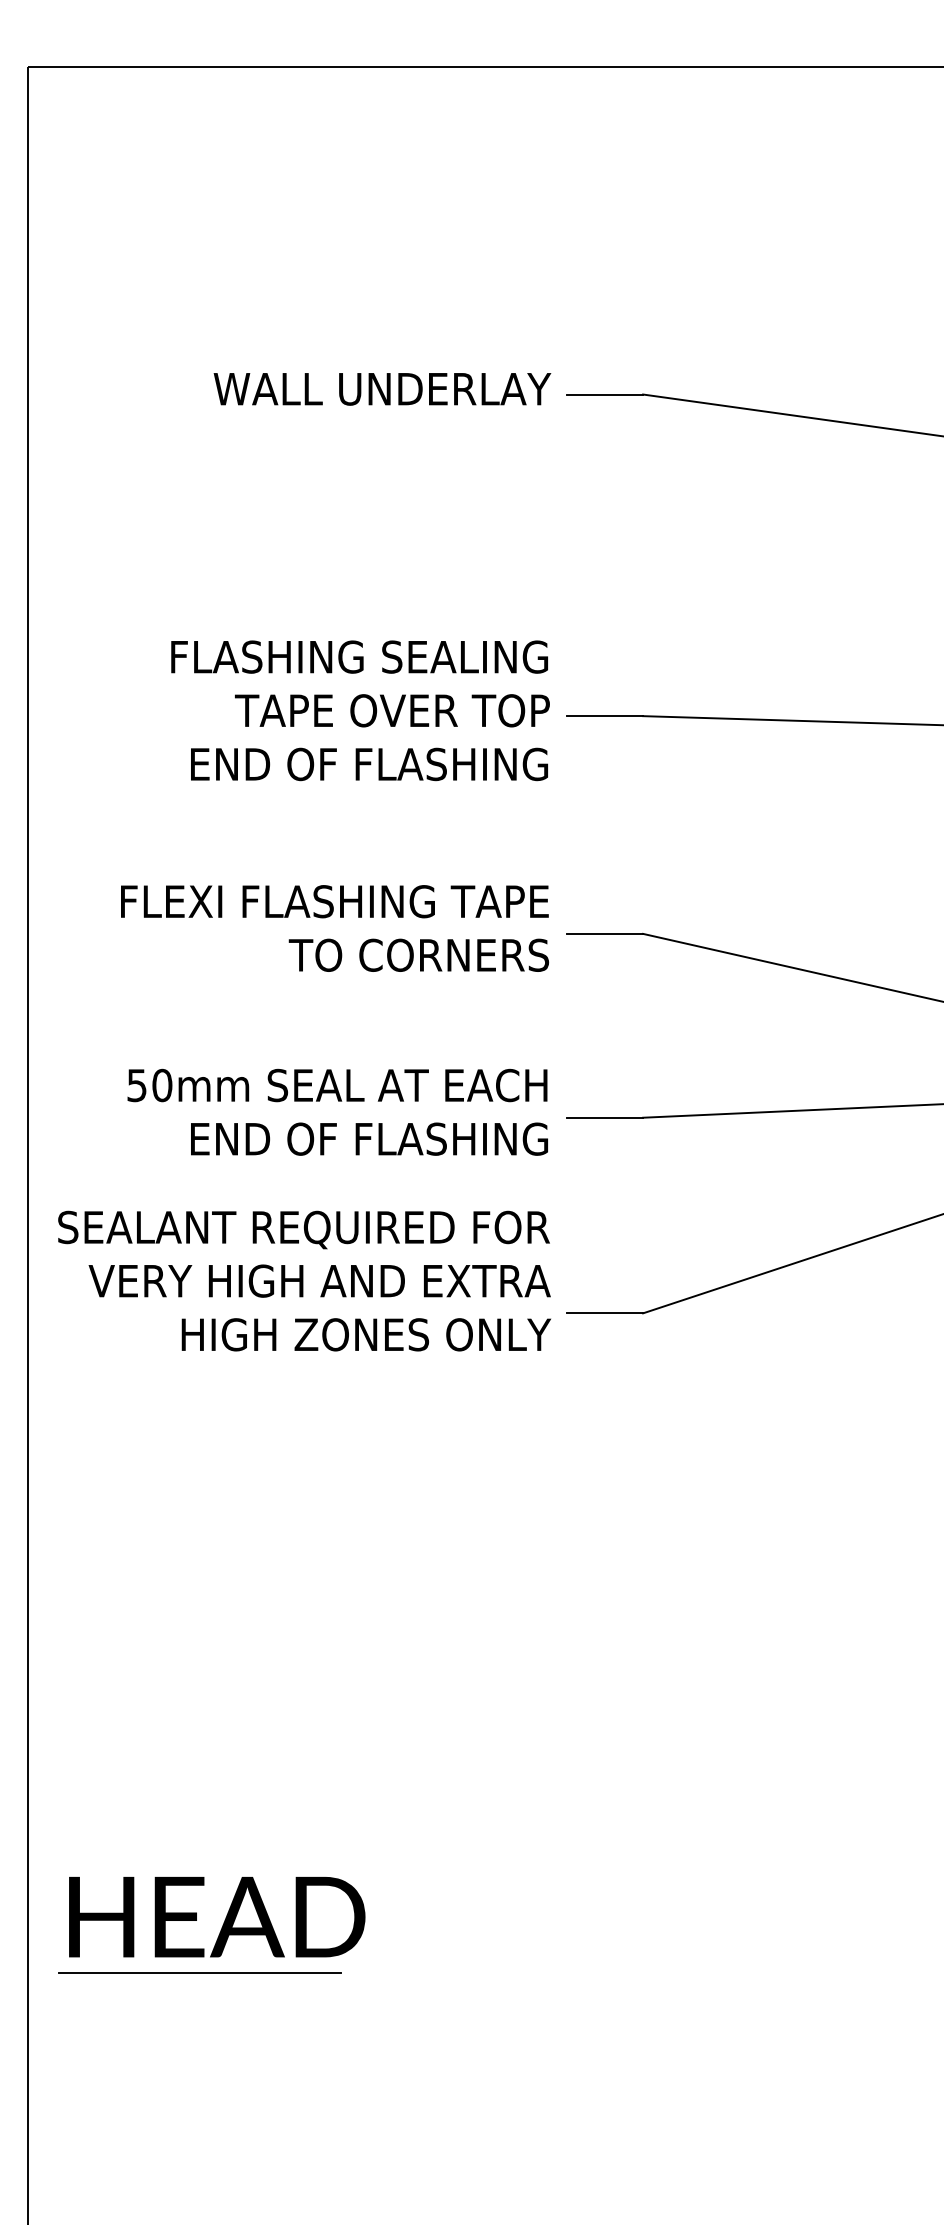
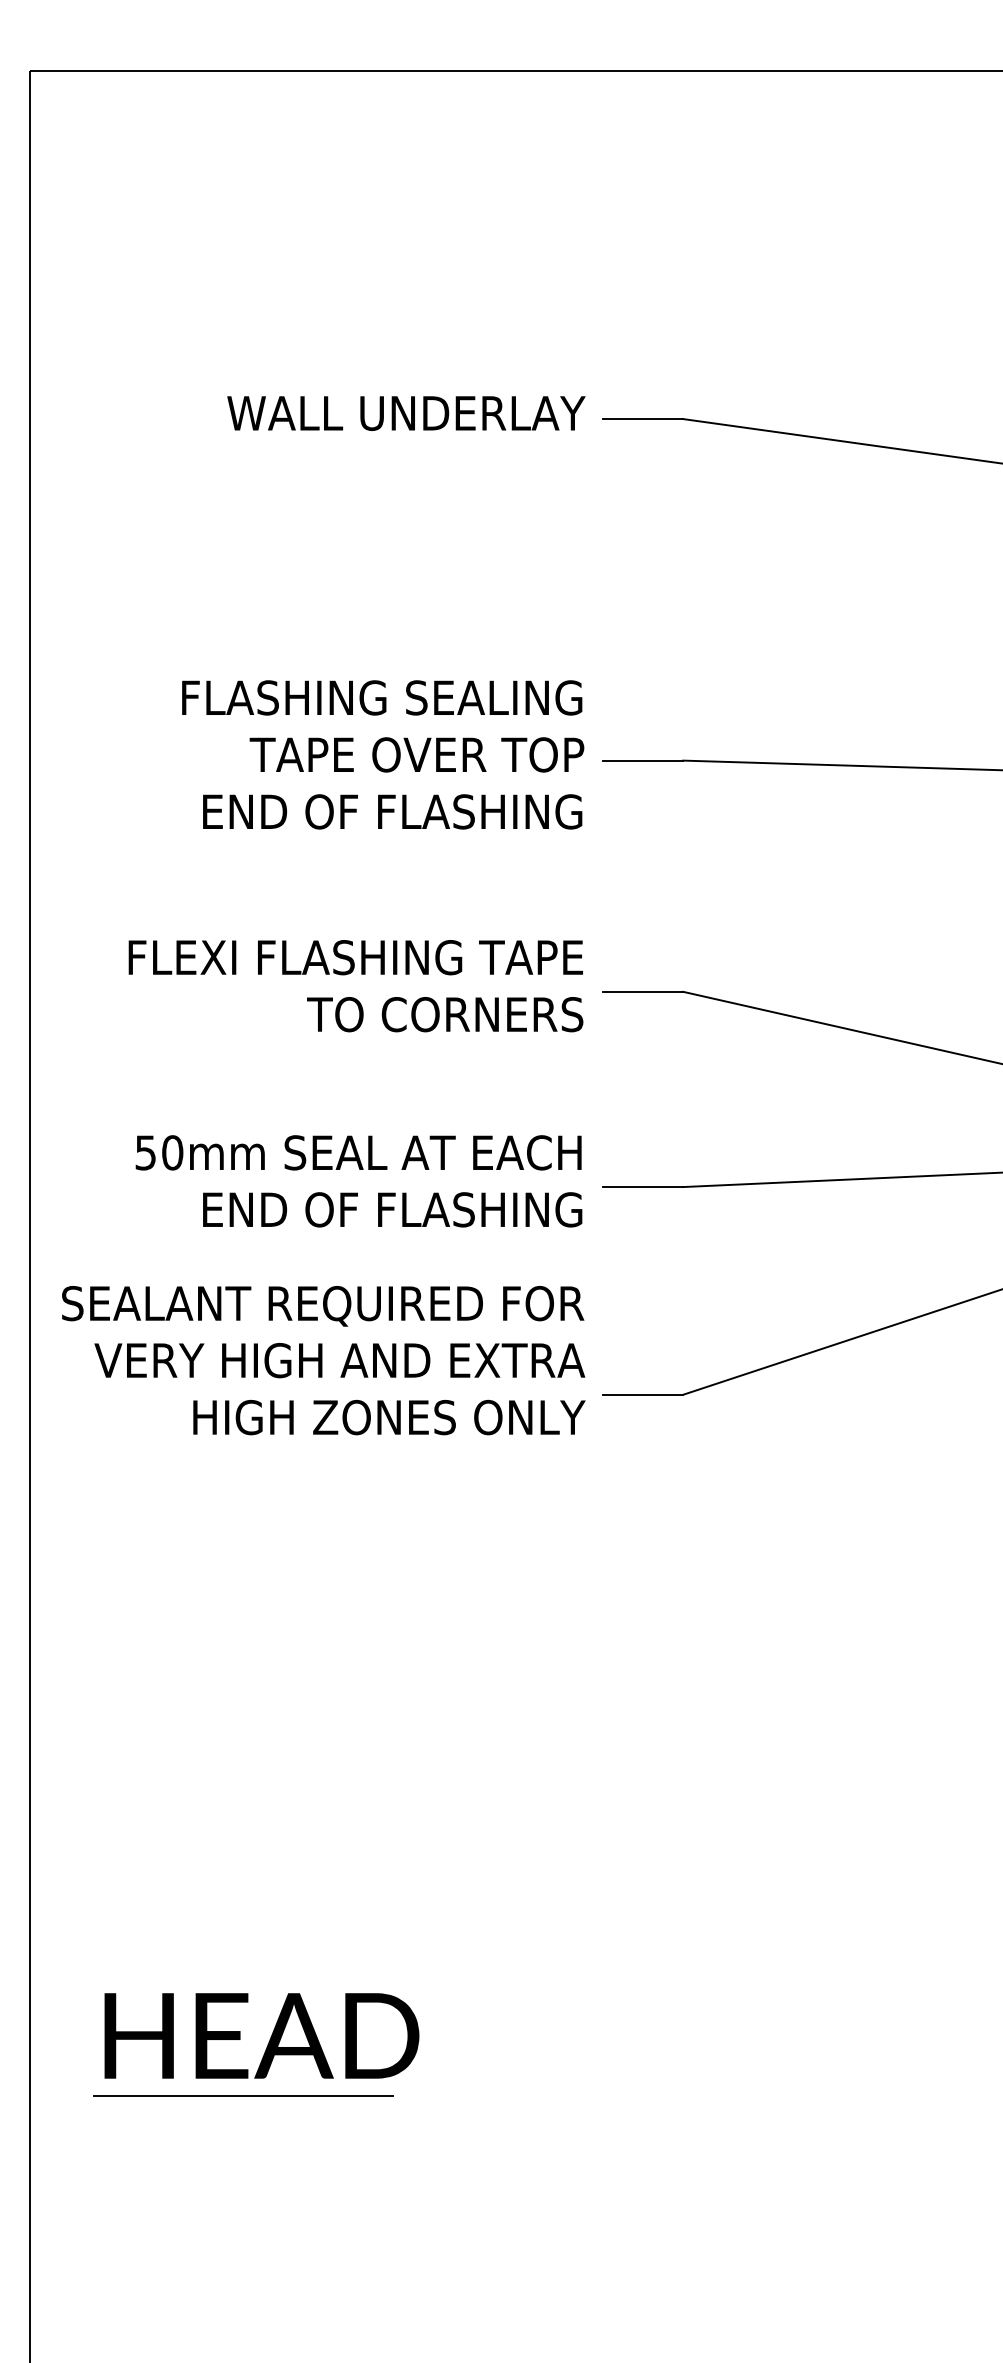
part: (220, 1929) -> (265, 2049), moved

